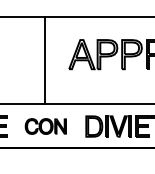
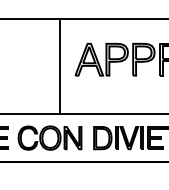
line: (44, 59) -> (59, 65), moved
part: (45, 125) -> (49, 137), size x1.43

